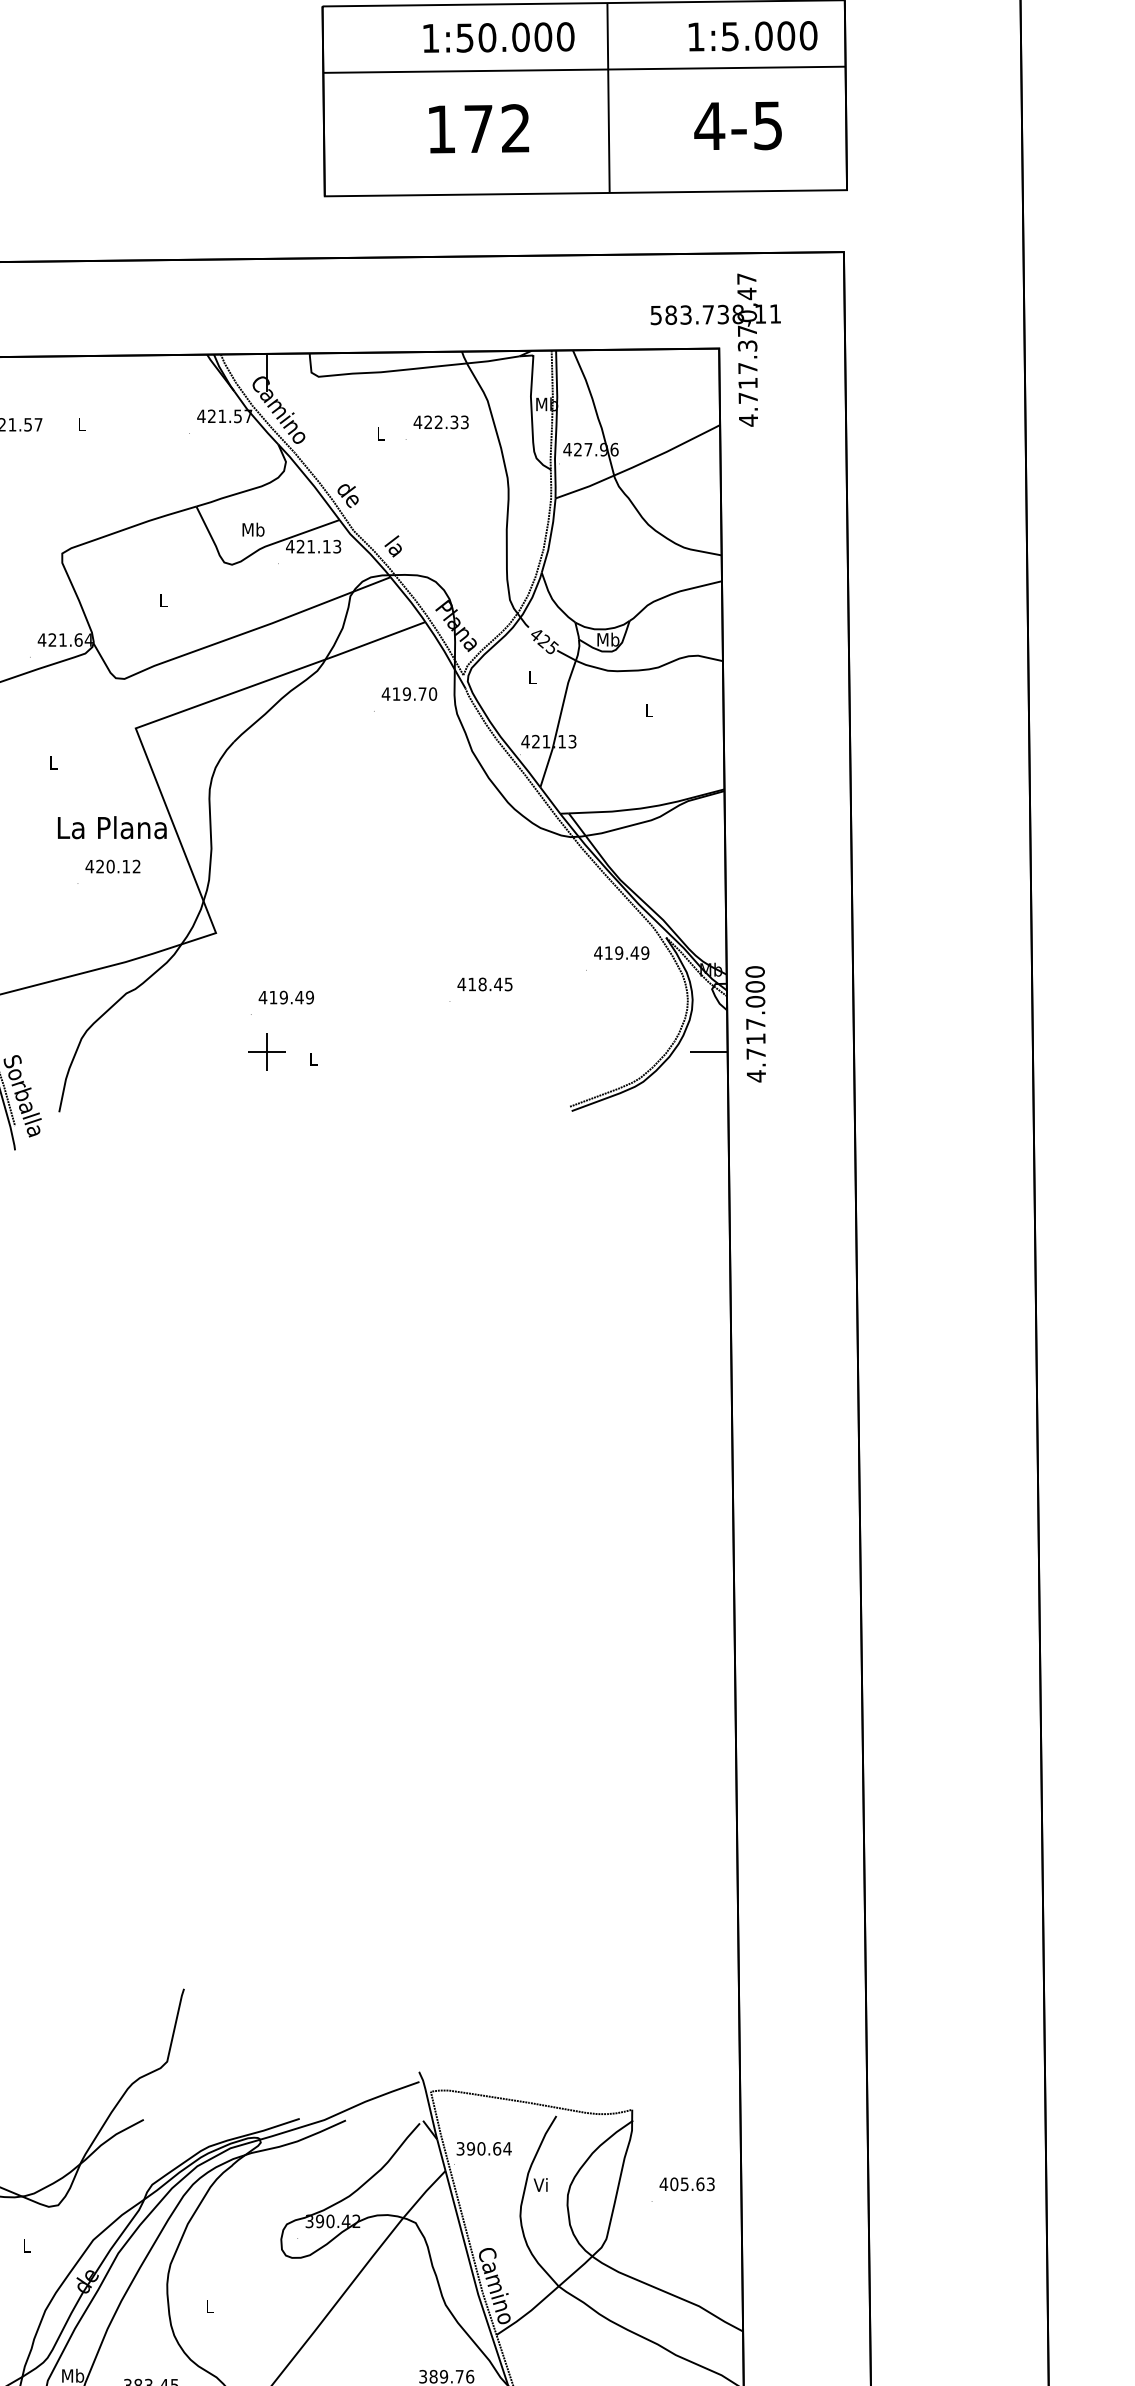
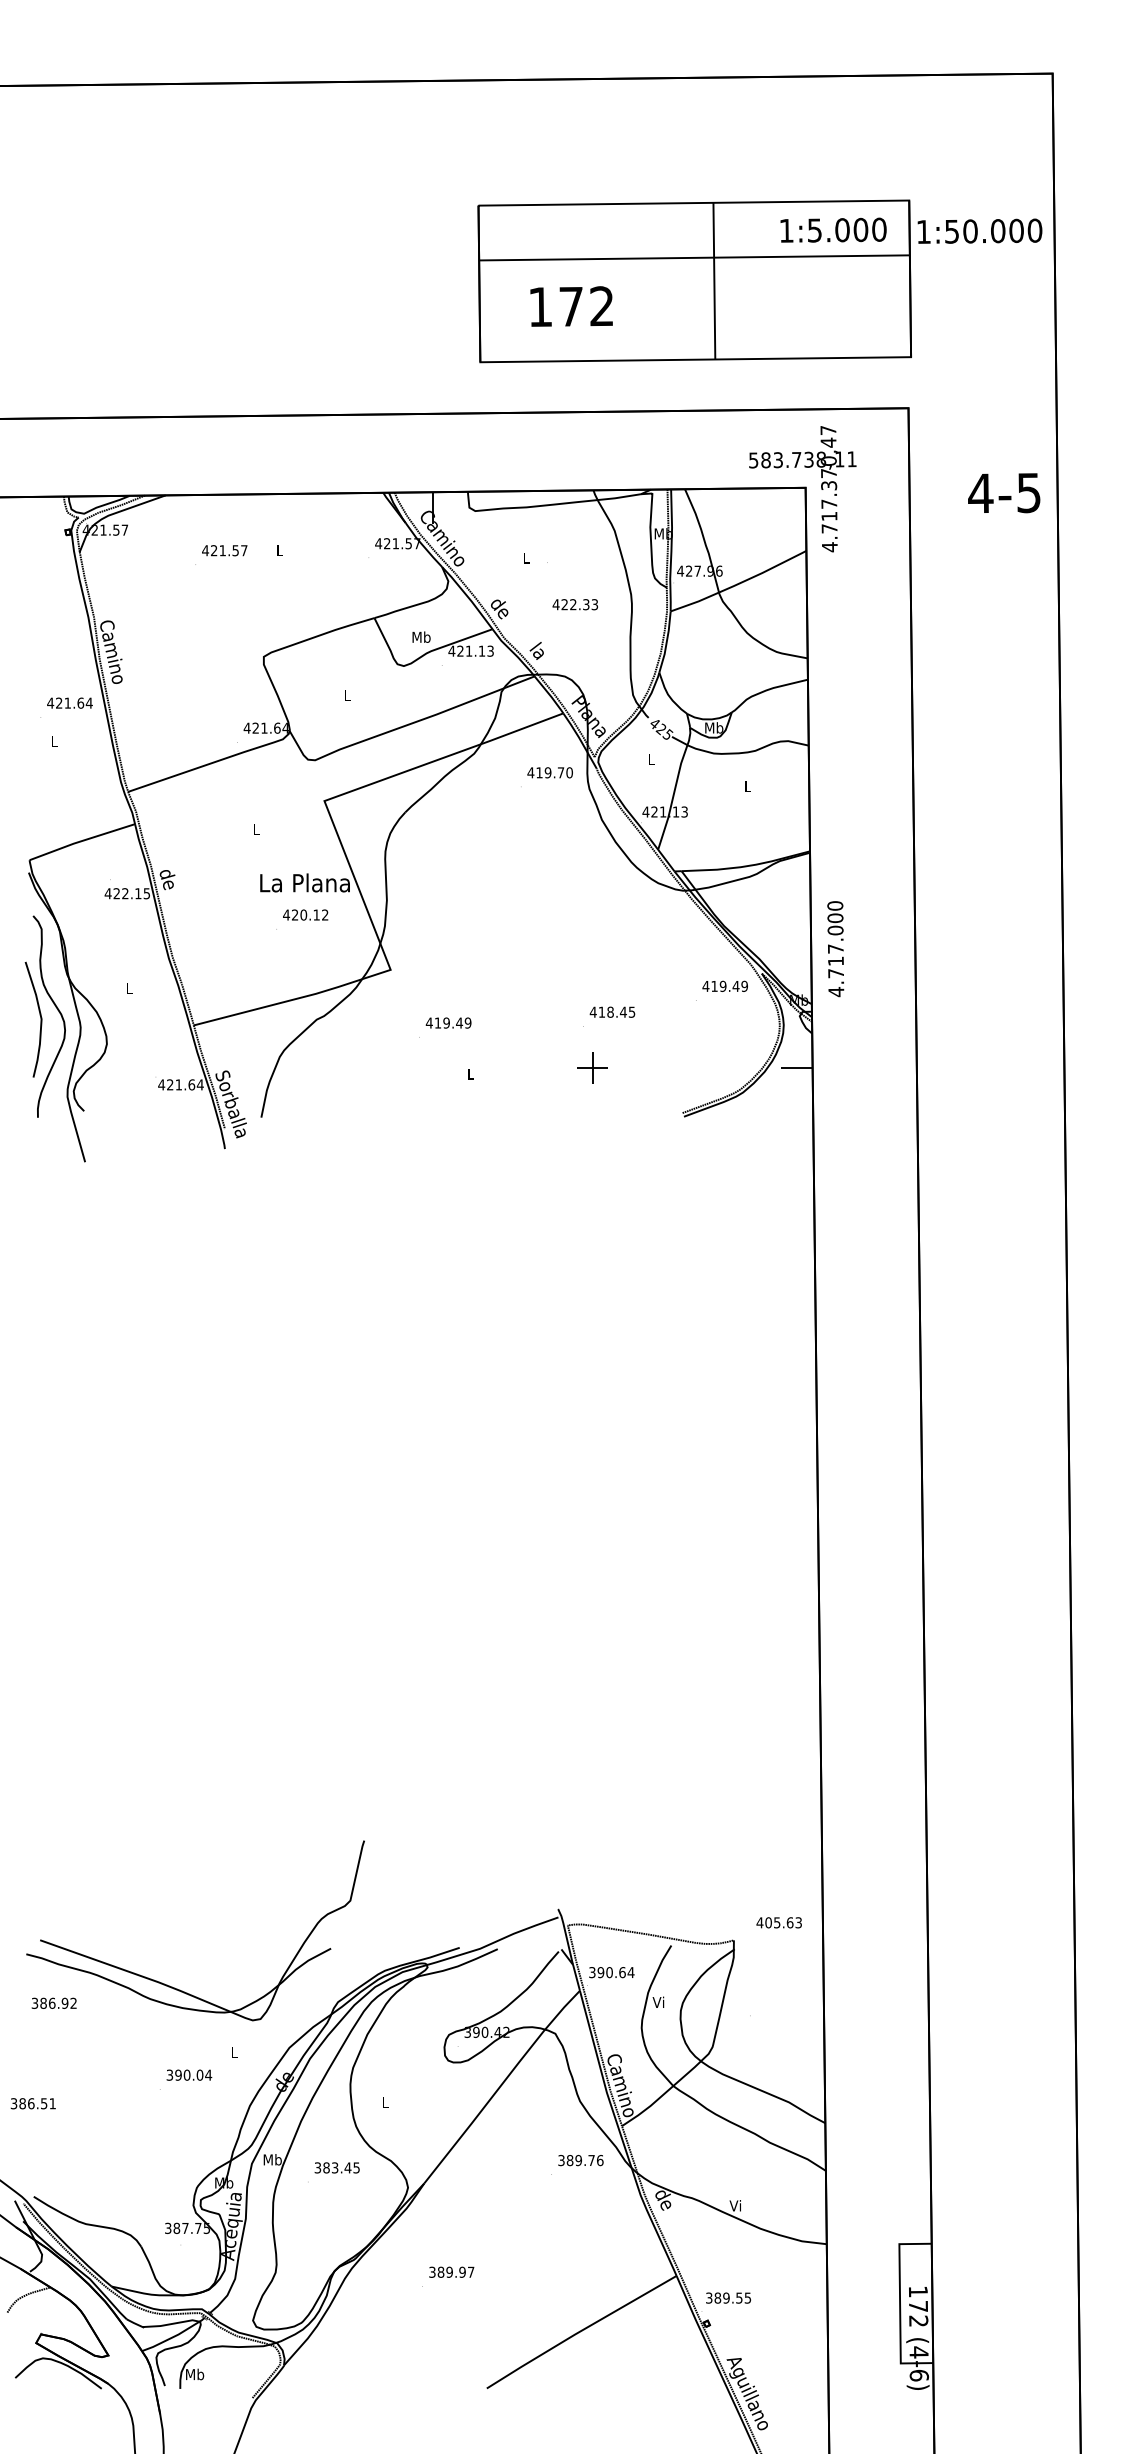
text: (498, 36) -> (979, 230), moved
text: (738, 126) -> (1004, 493), moved
text: (478, 128) -> (571, 306), moved
text: (440, 422) -> (574, 604), moved
text: (755, 1024) -> (835, 949), moved
part: (266, 1051) -> (592, 1067), moved
text: (686, 2183) -> (778, 1922), moved

